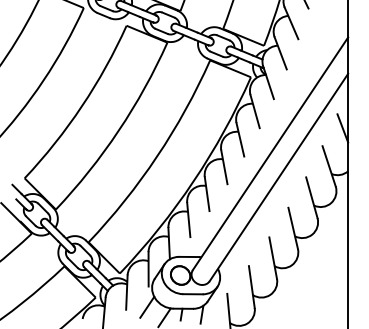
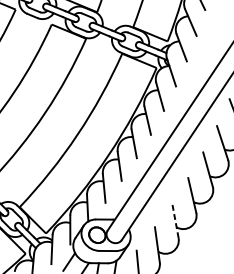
line: (273, 257) -> (175, 220), solid -> dashed

